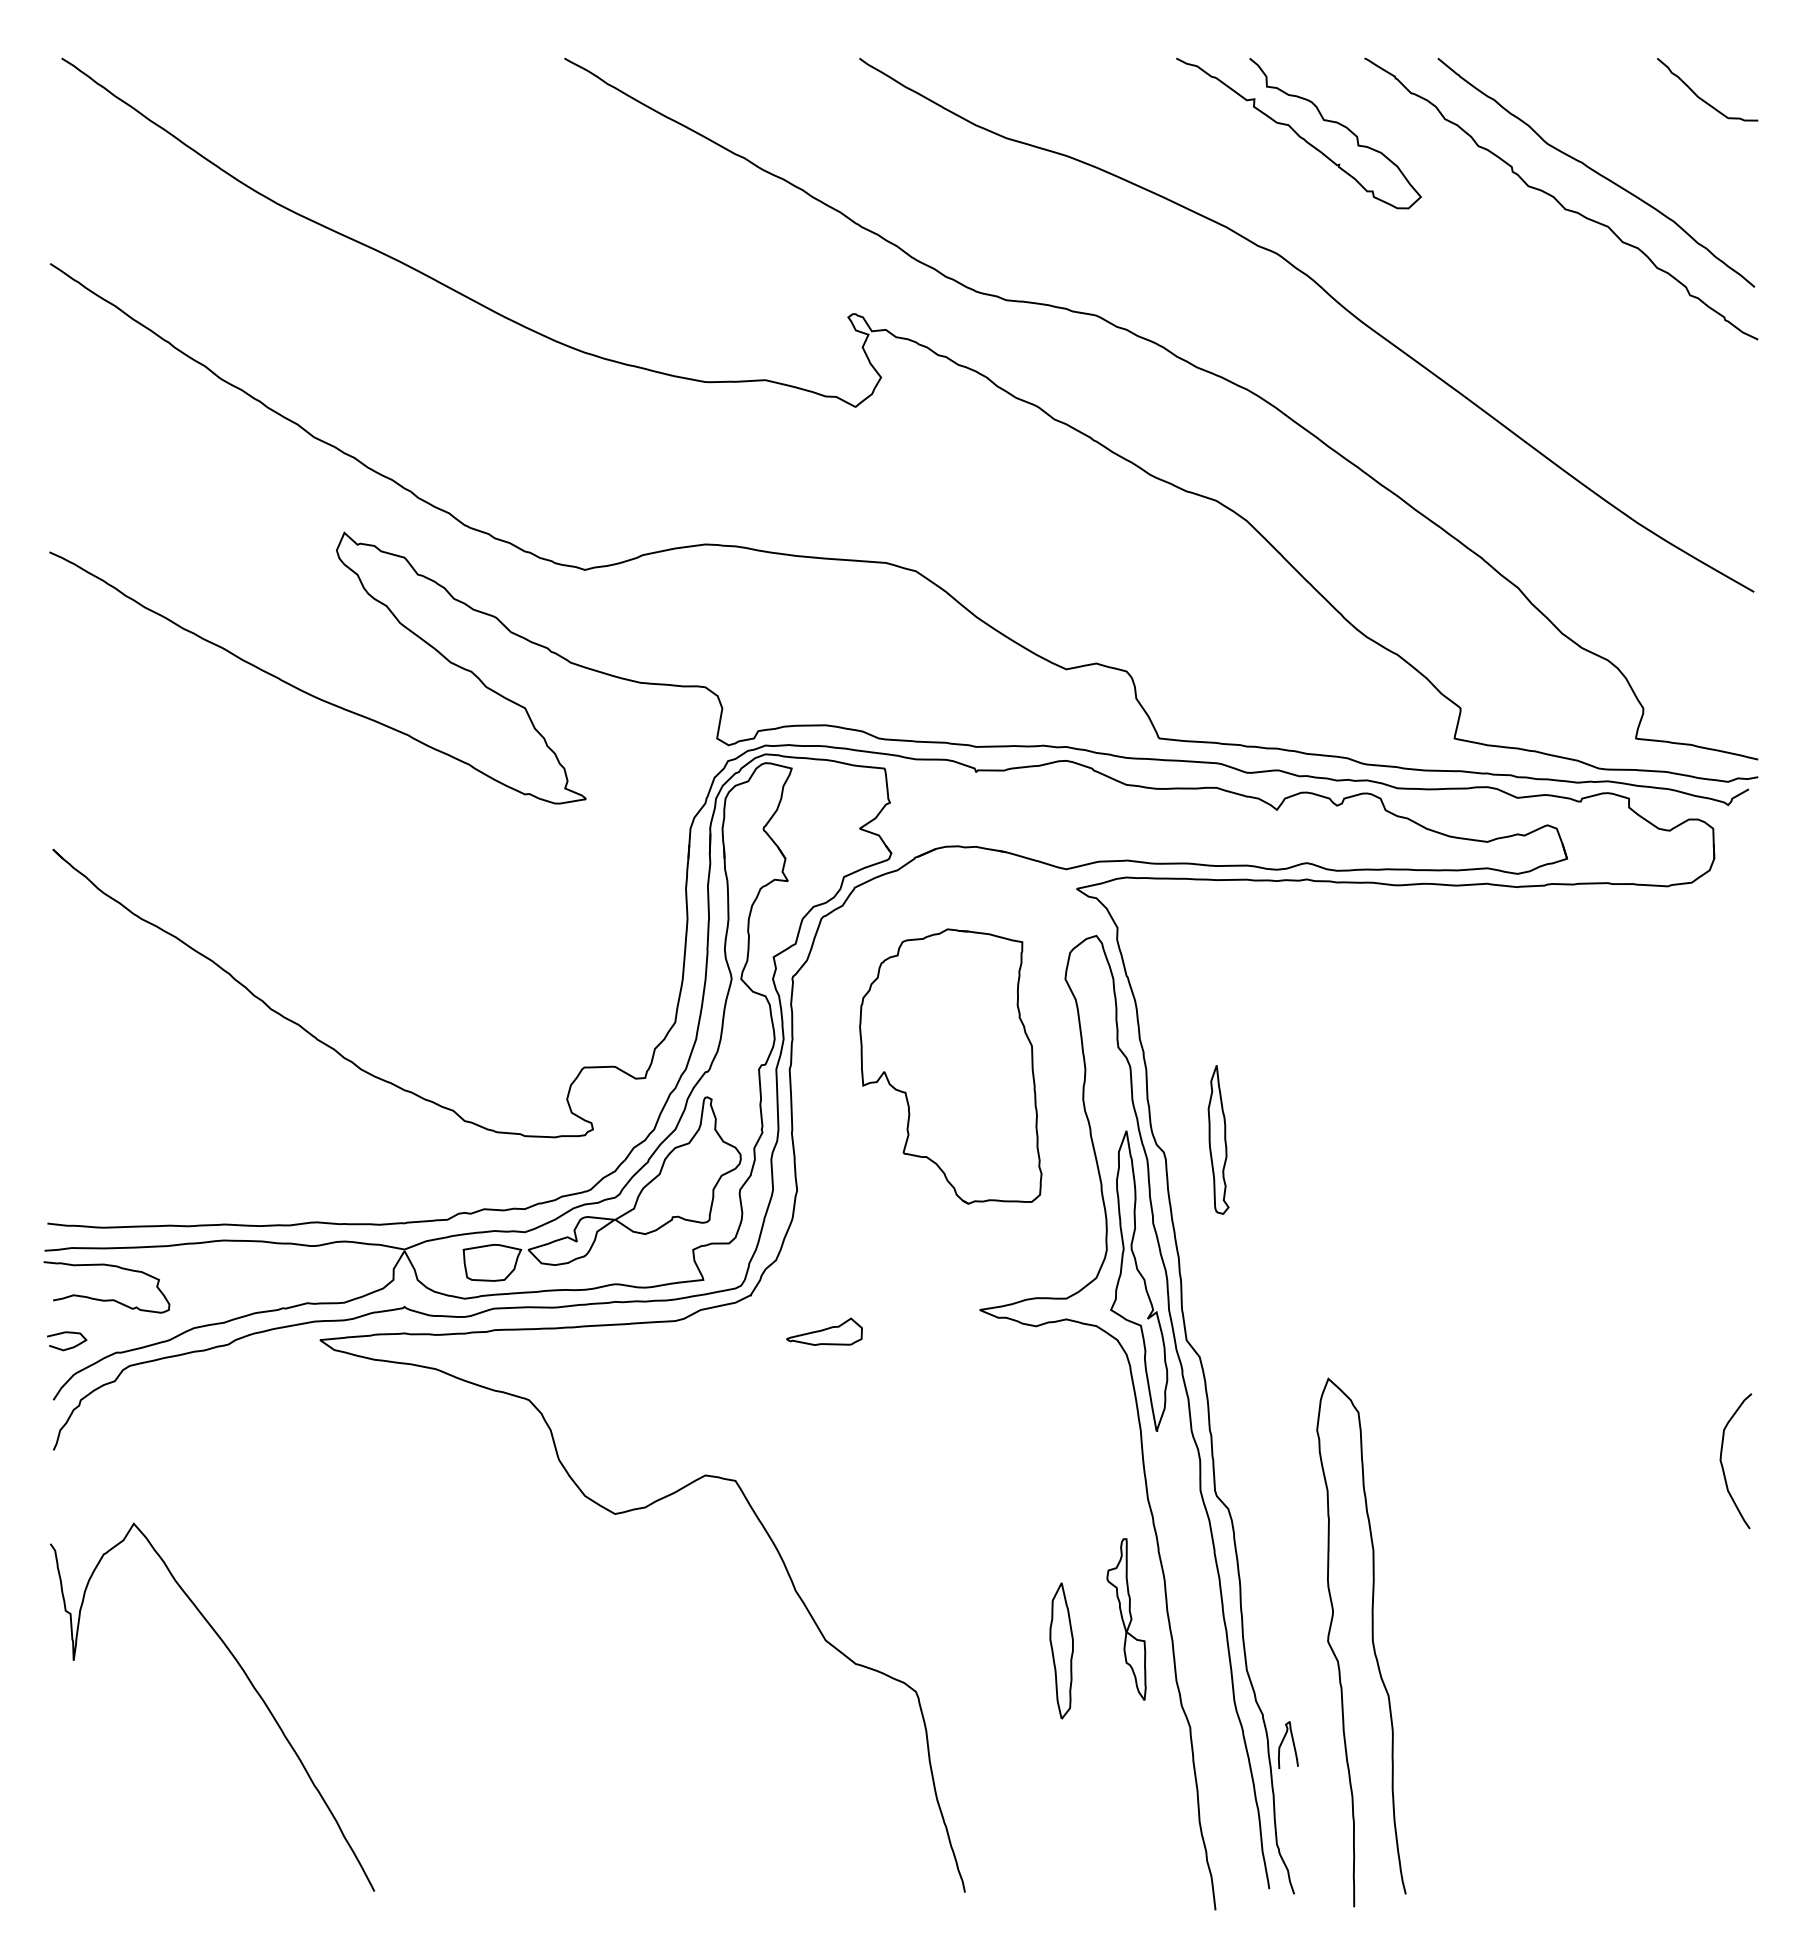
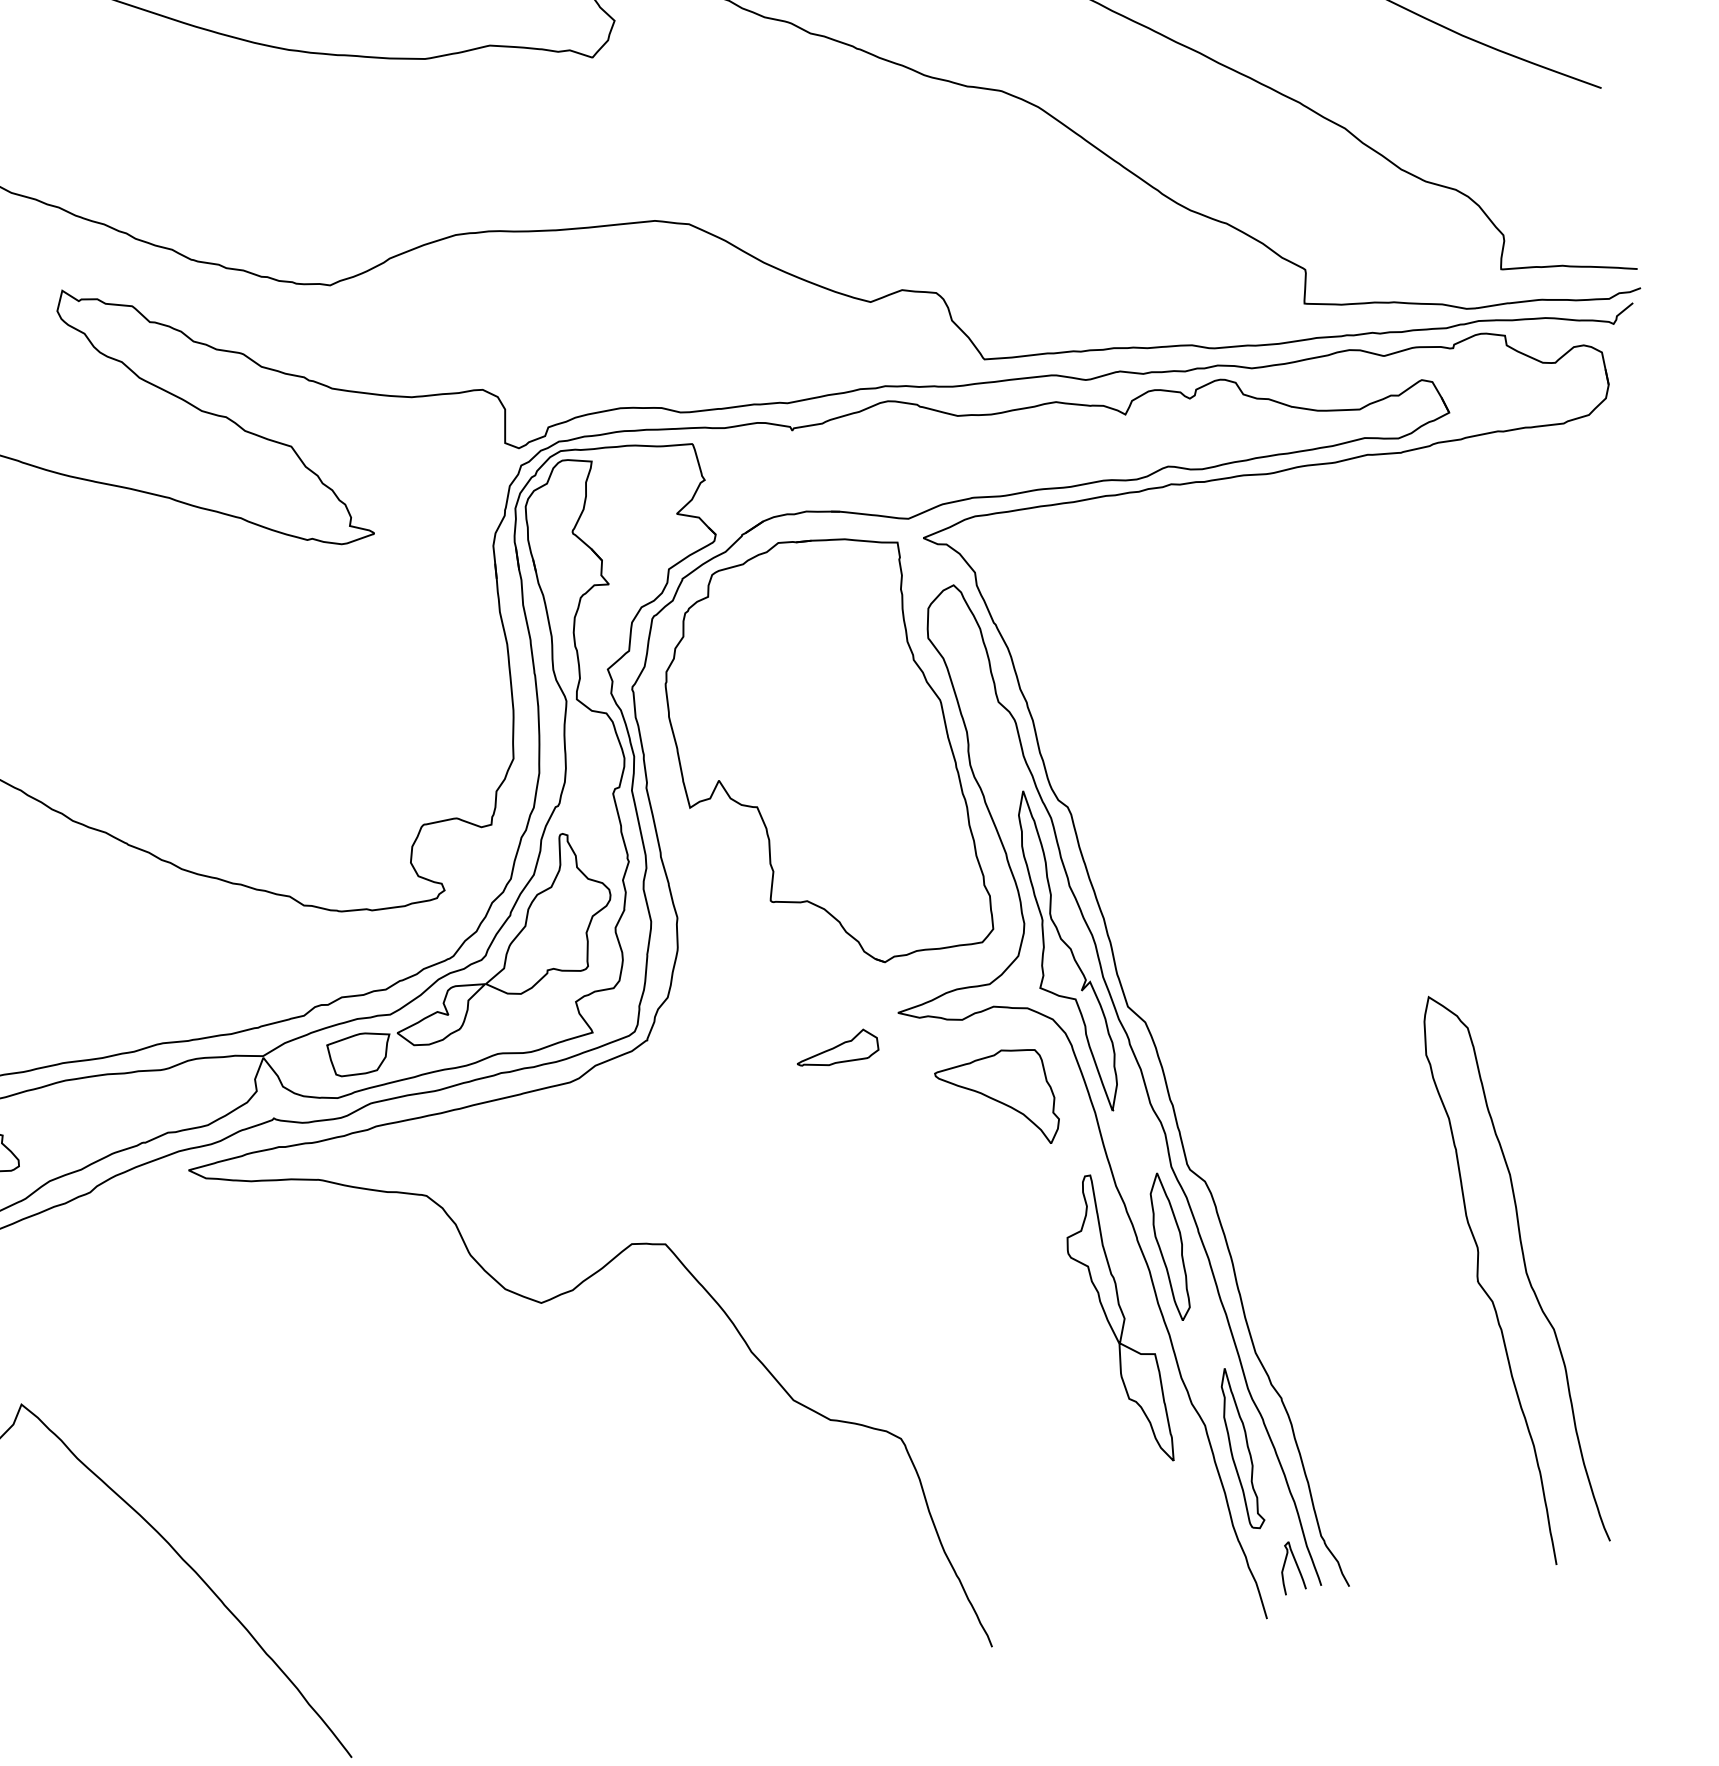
part: (950, 1066) -> (820, 754), size x1.43
part: (1218, 1139) -> (1240, 1448), moved
part: (824, 1331) -> (836, 1048), moved
part: (1055, 1404) -> (997, 1100), added
part: (1126, 1619) -> (1115, 1320), size x1.67
curve: (1371, 1640) -> (1524, 1272), moved
part: (1061, 1650) -> (1169, 1246), moved
curve: (1292, 1743) -> (1295, 1565), moved

